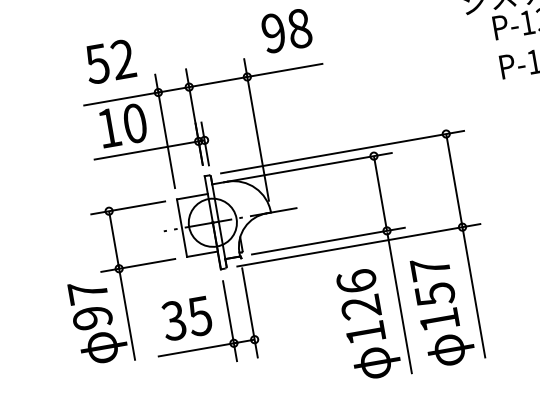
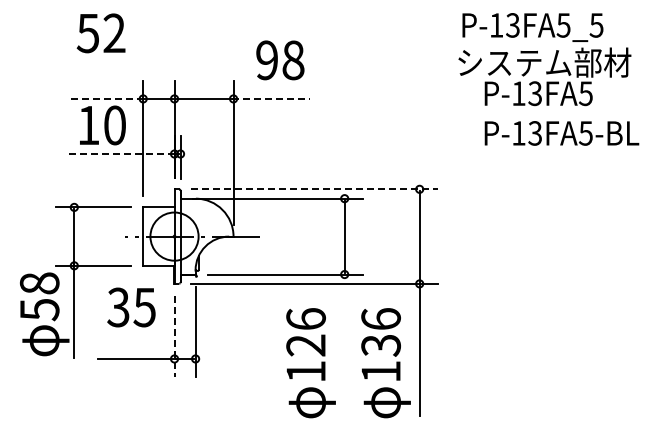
text: (109, 62) -> (100, 33), moved
line: (284, 70) -> (271, 98), solid -> dashed
line: (121, 98) -> (105, 98), solid -> dashed
line: (146, 150) -> (121, 154), solid -> dashed
line: (342, 152) -> (314, 189), solid -> dashed
text: (432, 281) -> (380, 332), 157 -> 136
line: (399, 302) -> (344, 347), removed
text: (90, 304) -> (39, 296), 97 -> 58
text: (186, 318) -> (131, 307), moved
line: (230, 321) -> (174, 336), solid -> dashed

